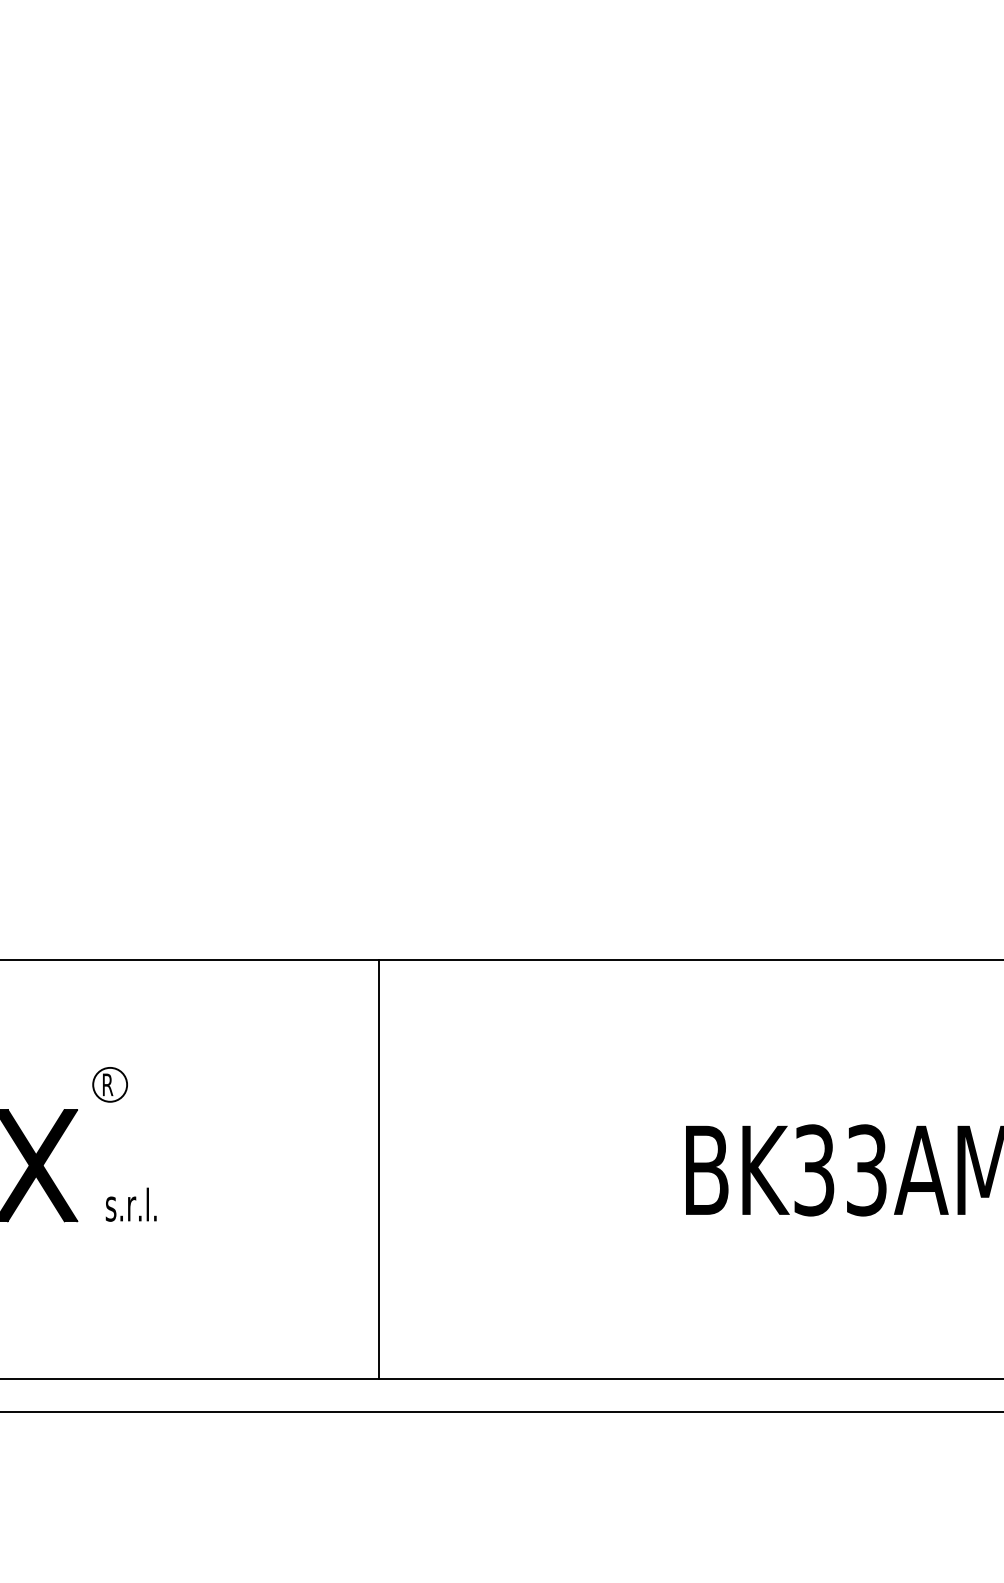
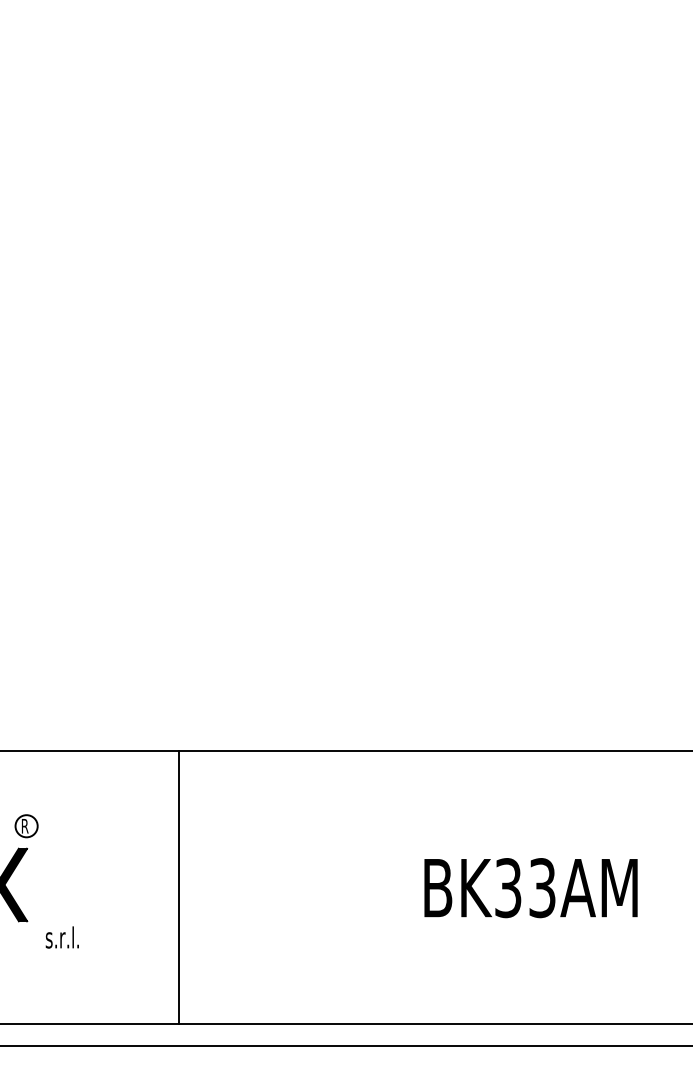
part: (109, 1085) -> (26, 826), moved
line: (379, 1169) -> (179, 887), moved
text: (129, 1204) -> (61, 937), moved

